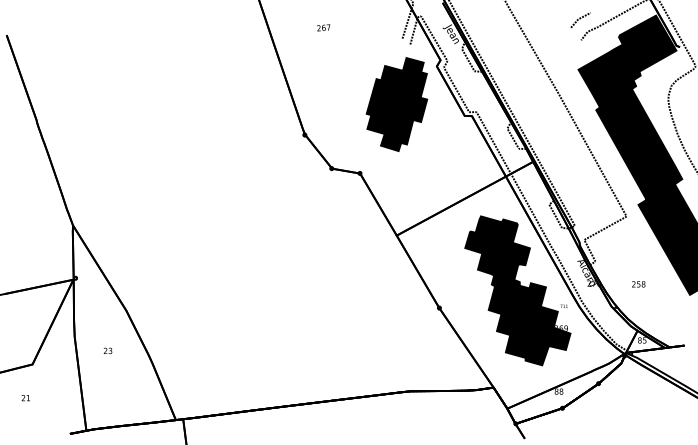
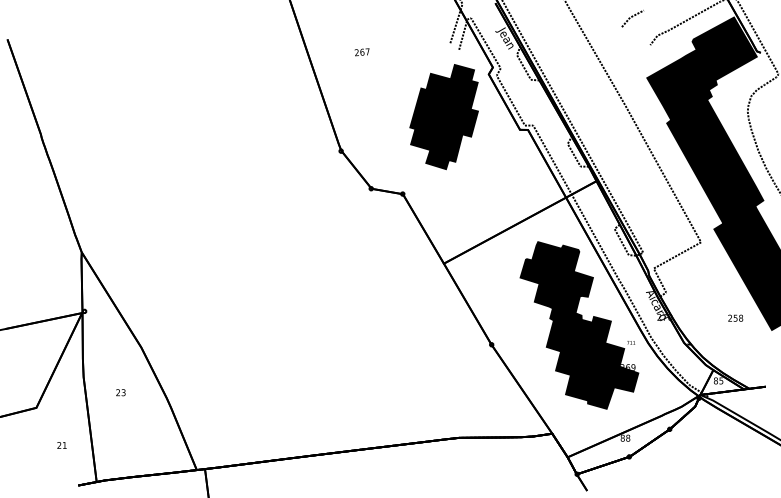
line: (580, 19) -> (632, 17), moved
text: (323, 28) -> (361, 52), moved
text: (638, 283) -> (735, 317), moved
text: (25, 398) -> (61, 445), moved

